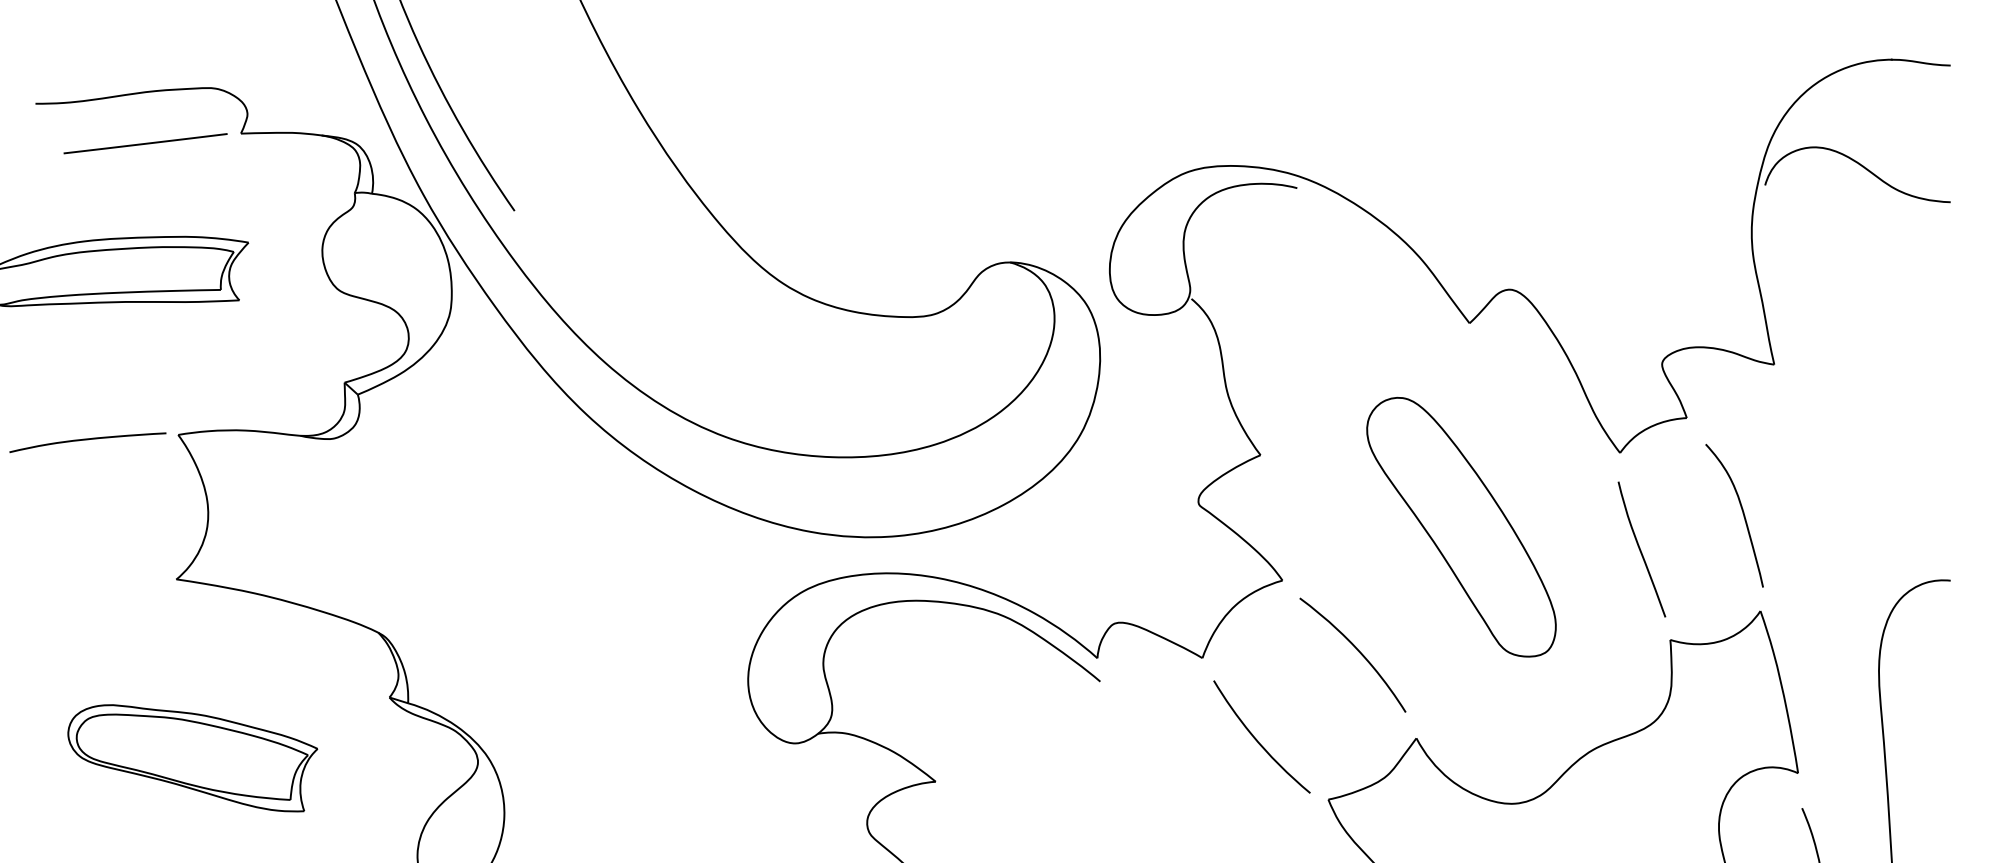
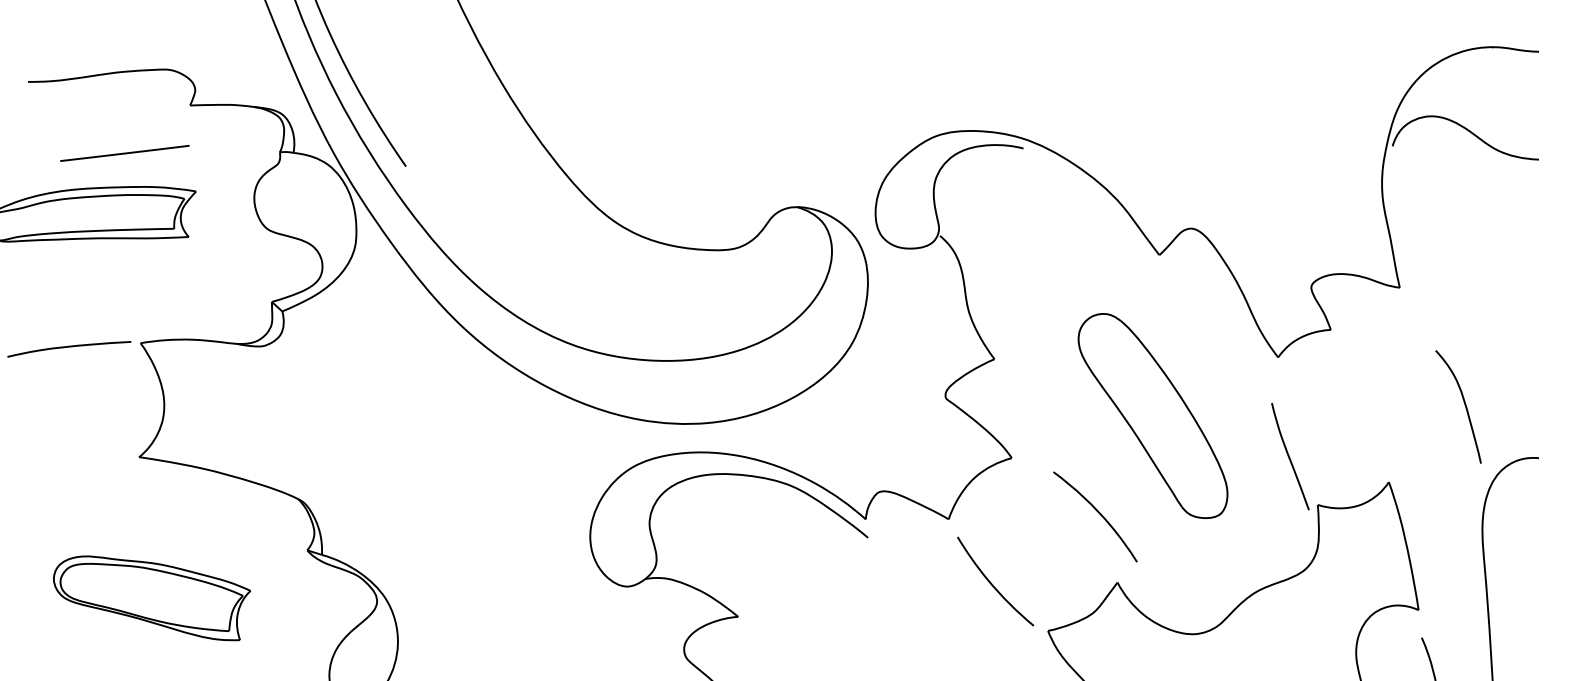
line: (145, 143) -> (124, 153), moved
curve: (1742, 513) -> (1464, 405), moved
curve: (1640, 549) -> (1289, 456), moved
curve: (1356, 650) -> (1098, 513), moved

